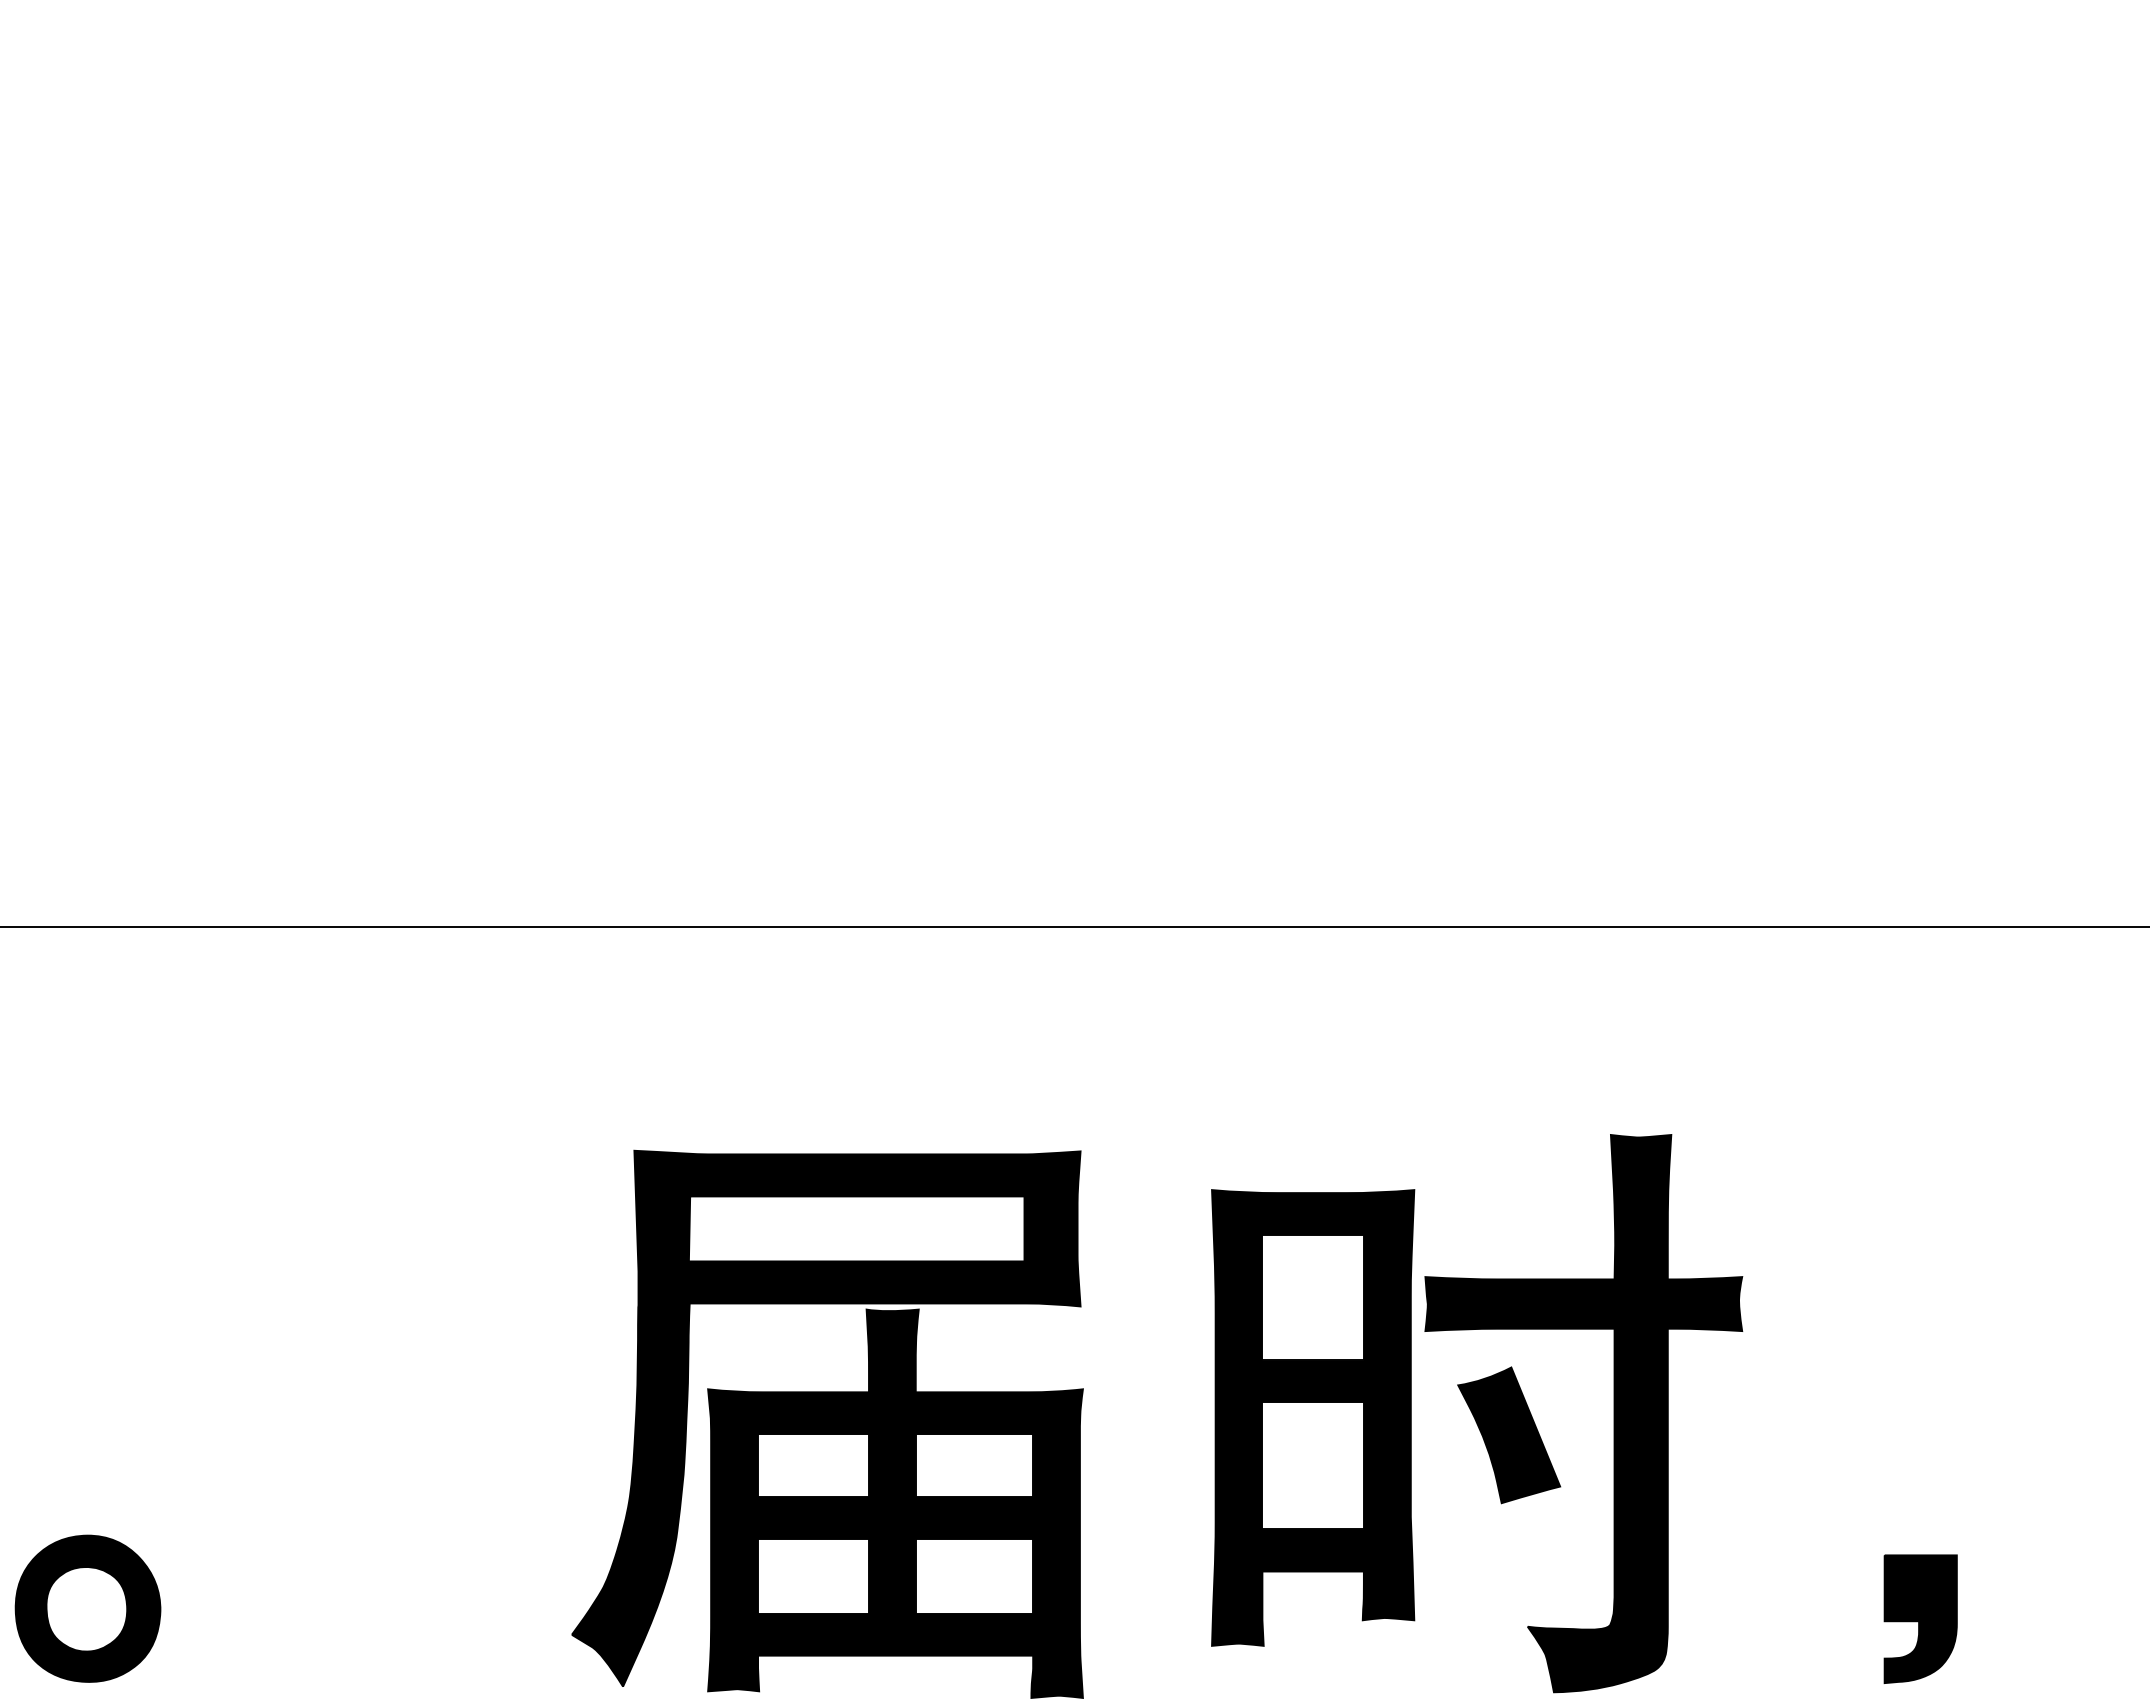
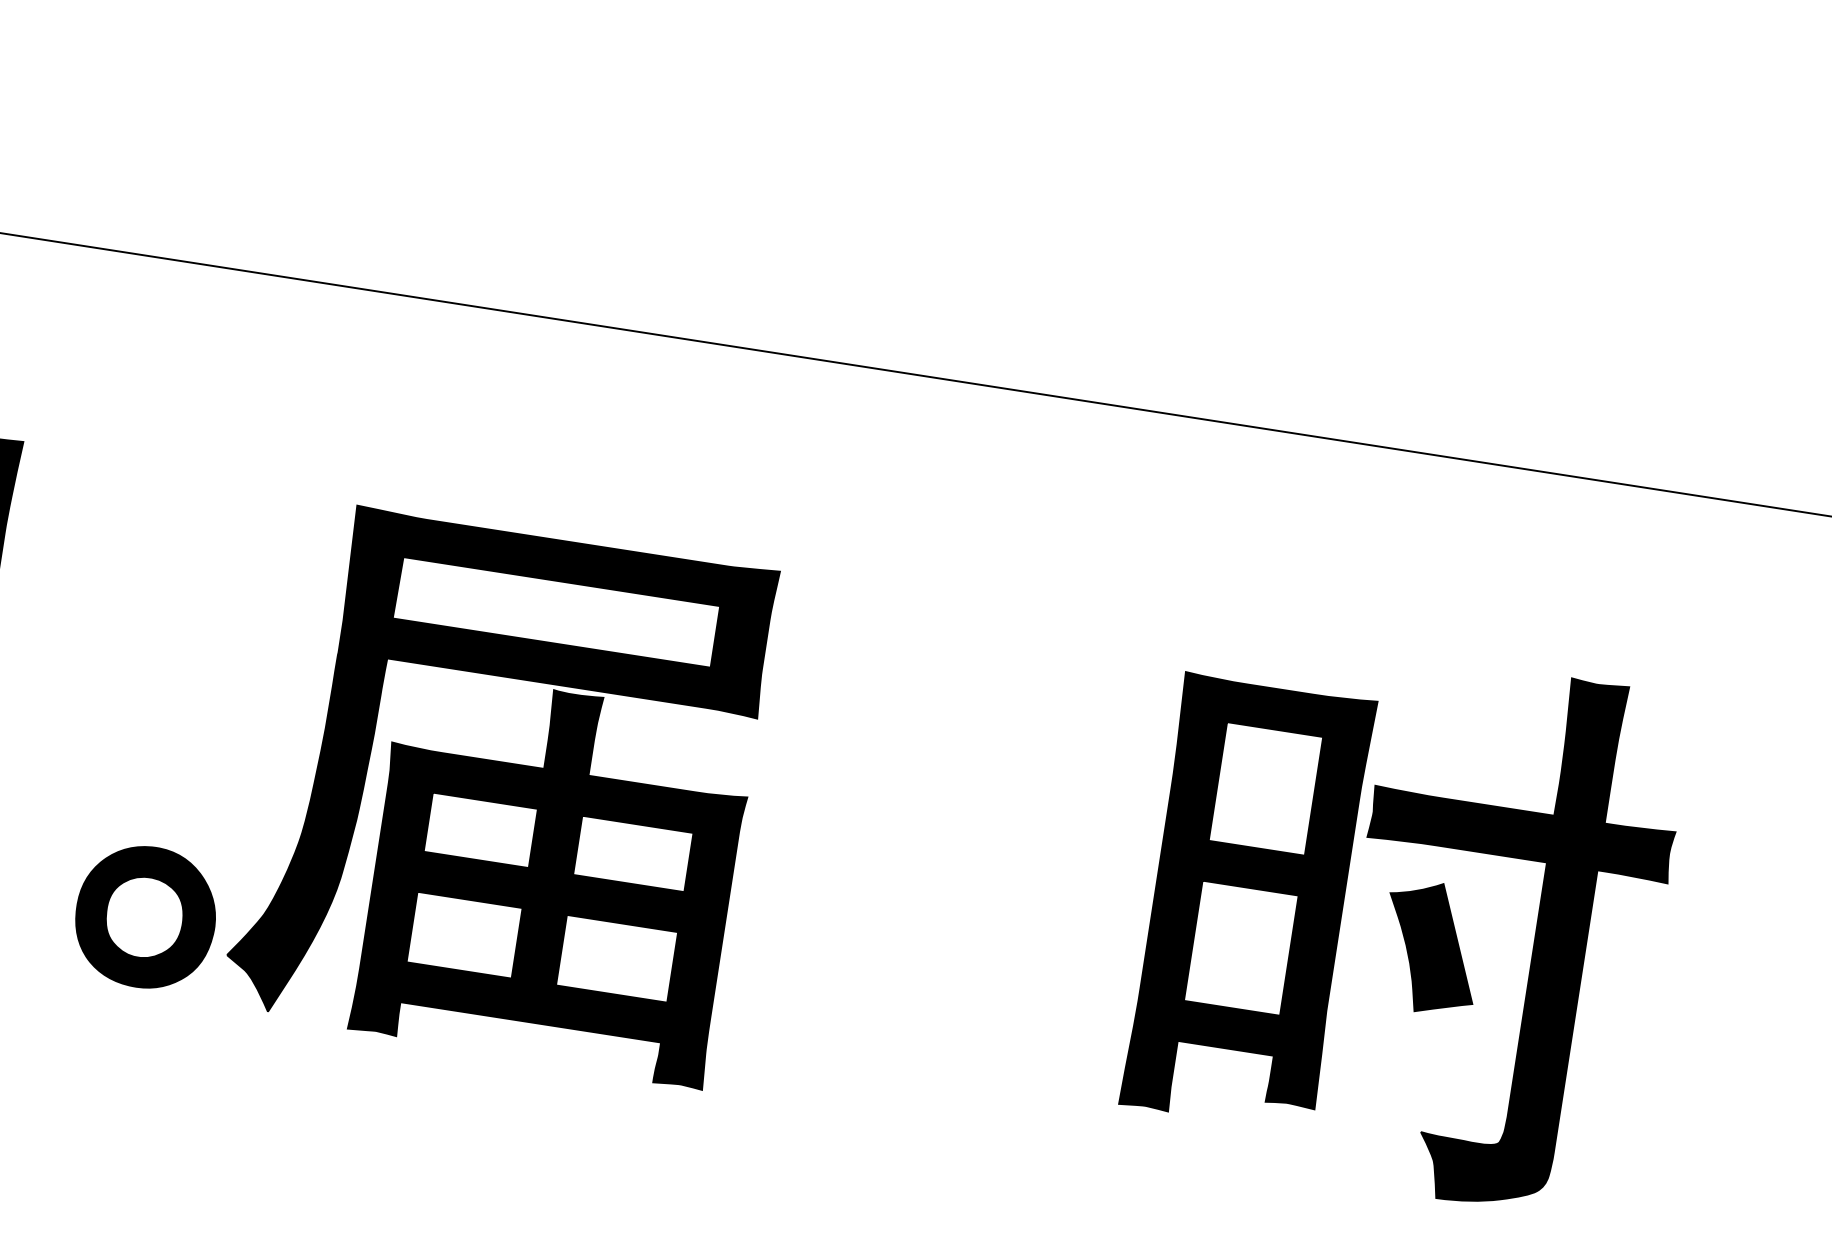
part: (1477, 1413) -> (1404, 922), moved
part: (827, 1423) -> (500, 792), moved

